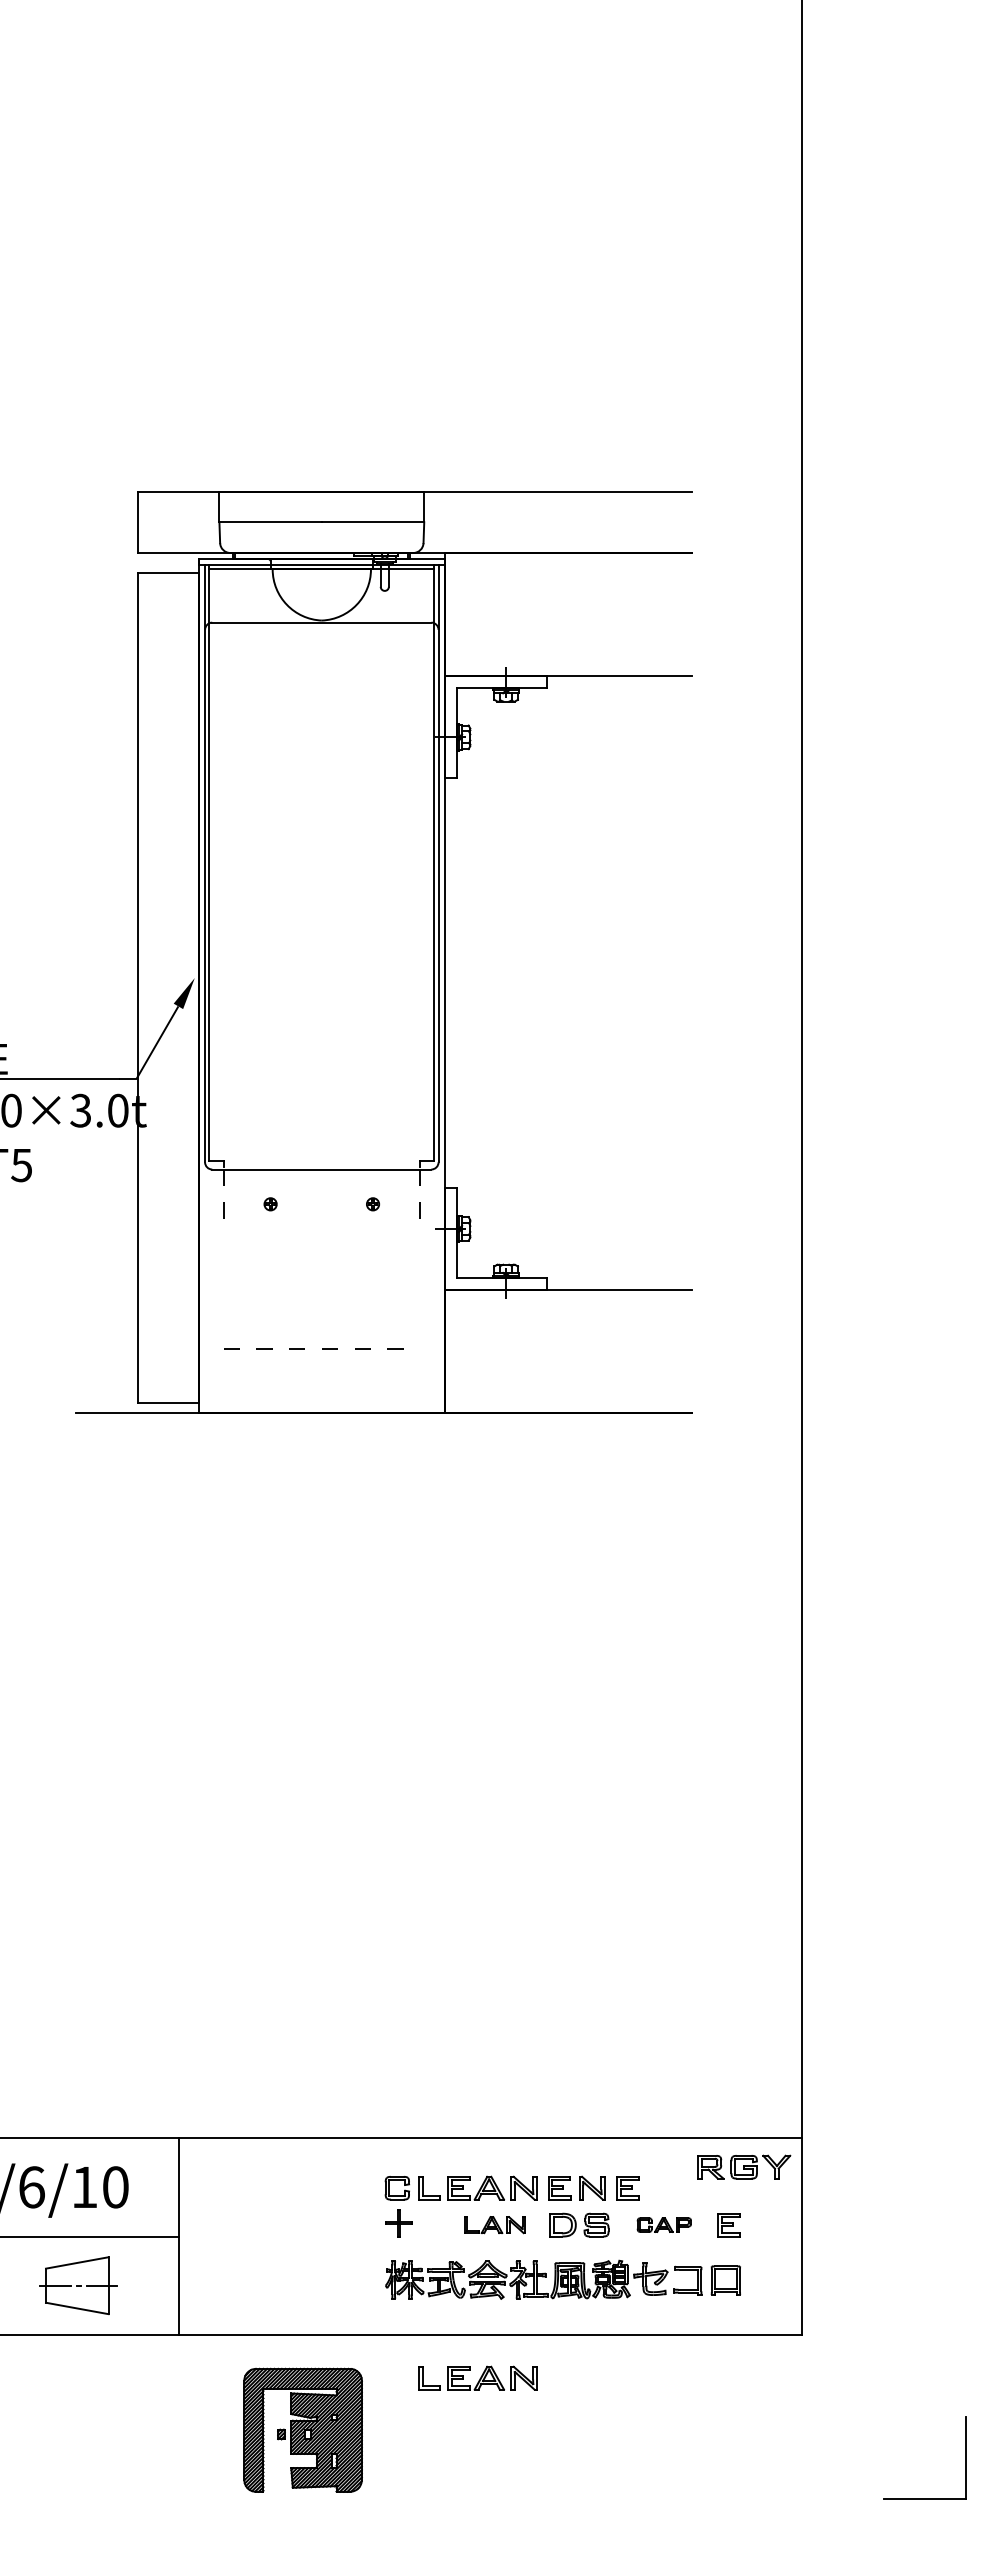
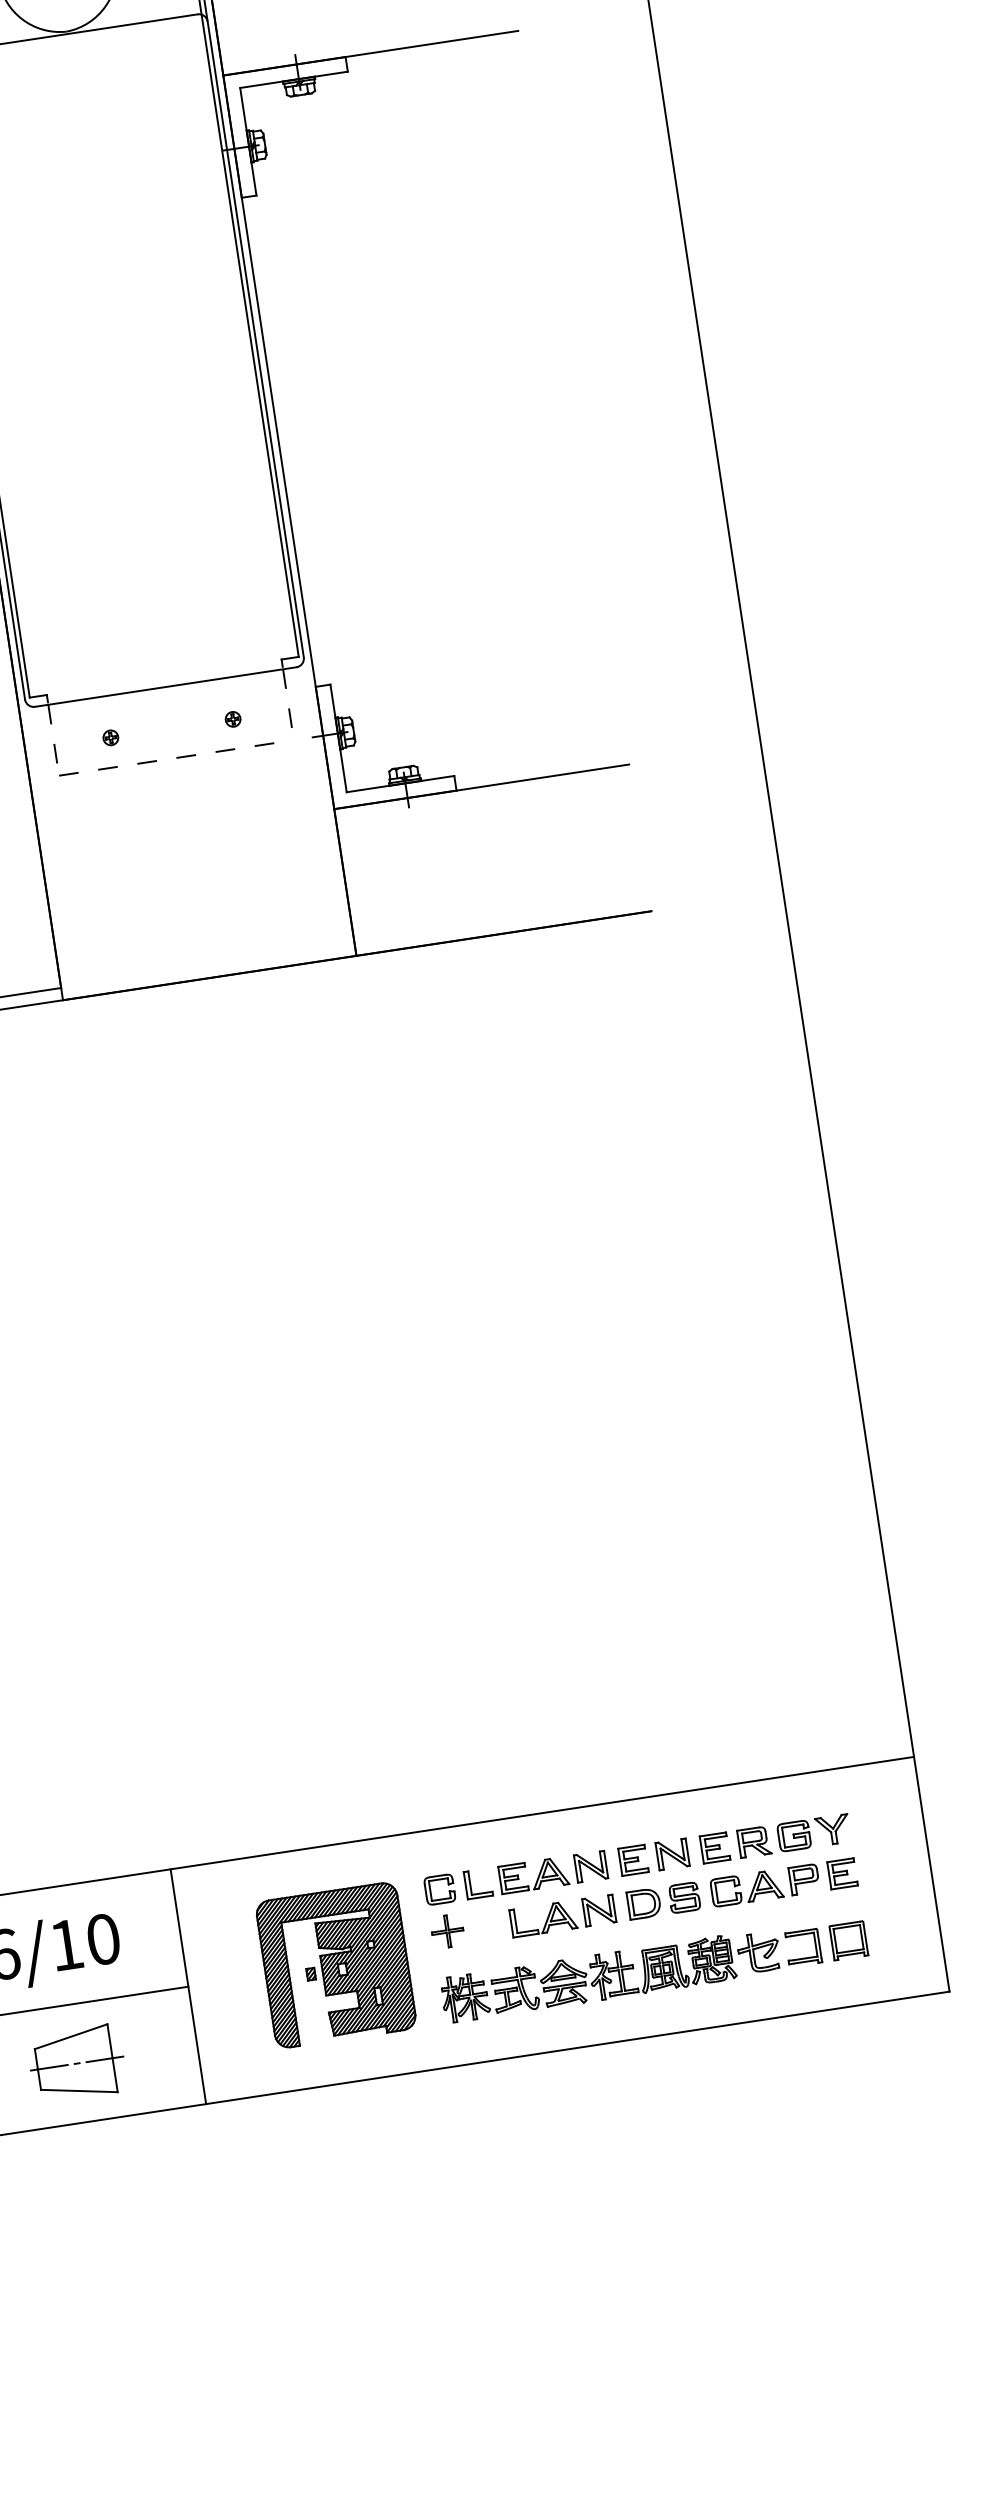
line: (304, 1348) -> (155, 760), moved
part: (744, 2166) -> (794, 1835), moved
part: (494, 2224) -> (562, 1915), size x1.43
part: (664, 2224) -> (765, 1884), size x1.67
part: (477, 2377) -> (569, 2101), removed
part: (302, 2429) -> (335, 1964), moved

